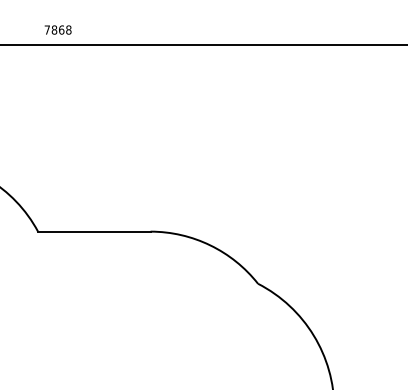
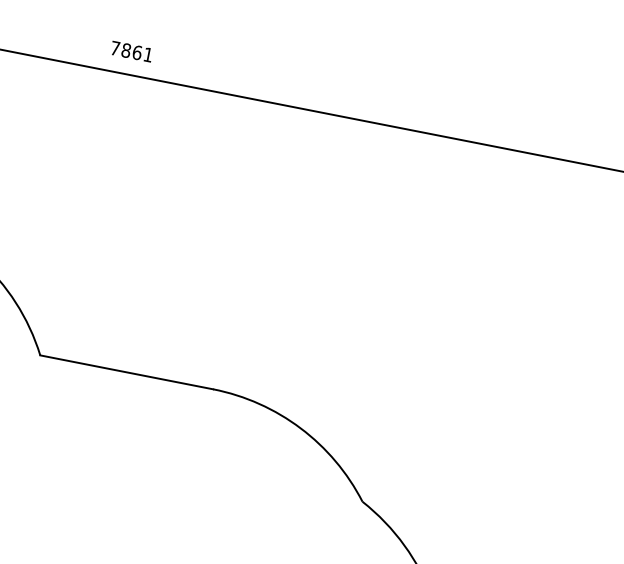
text: (68, 29) -> (147, 53), 7868 -> 7861

